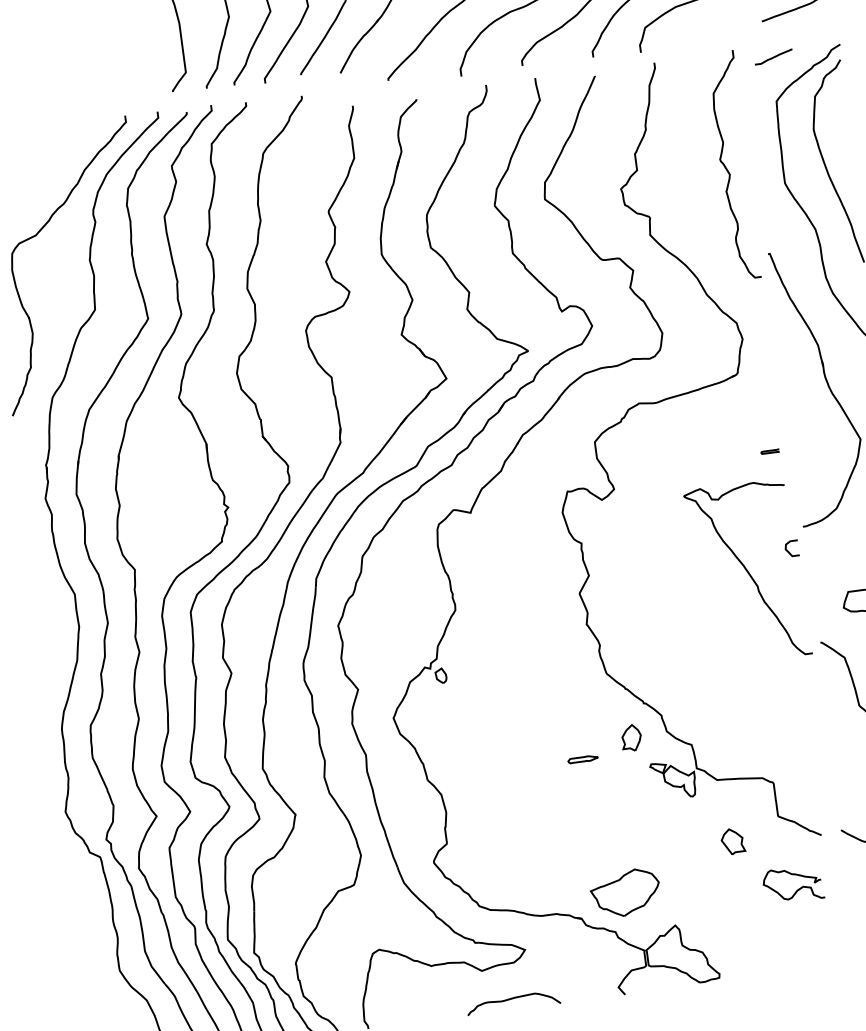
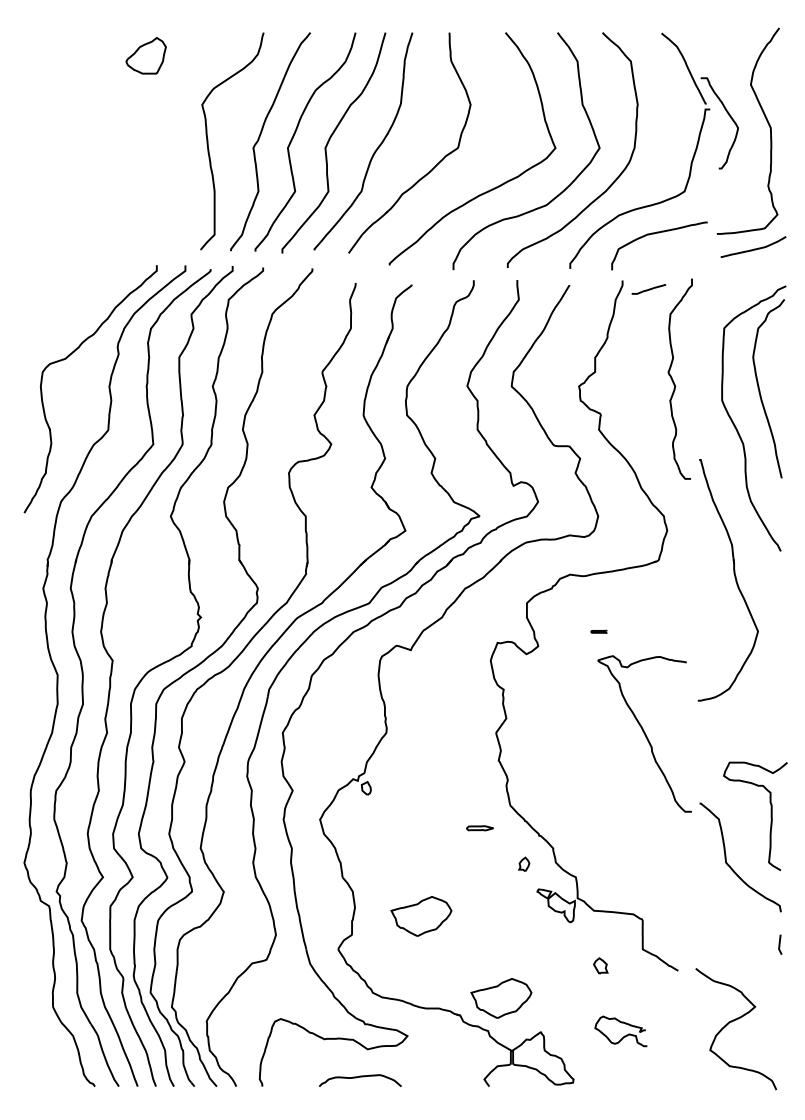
line: (773, 57) -> (648, 289), moved
curve: (769, 451) -> (598, 631), moved
curve: (789, 551) -> (683, 720), removed
part: (630, 738) -> (523, 864), size x0.6
part: (582, 759) -> (479, 828), moved
part: (522, 812) -> (421, 916), added
part: (732, 840) -> (600, 965), size x0.7
curve: (797, 888) -> (624, 1035), moved
curve: (513, 999) -> (360, 1077), moved

